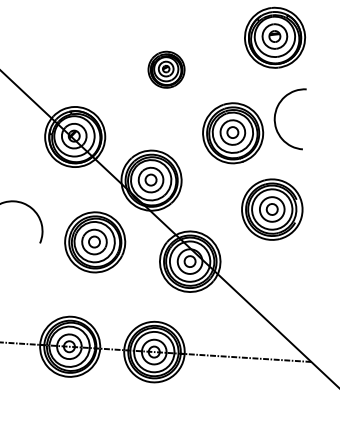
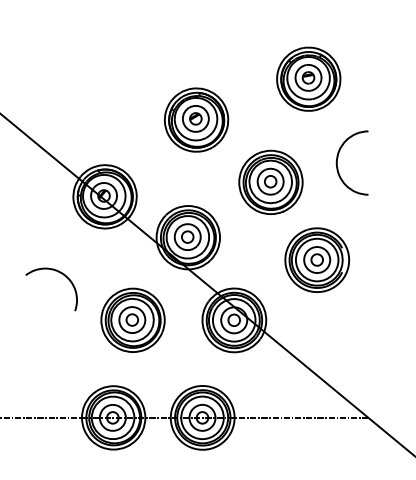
part: (166, 69) -> (196, 119), size x1.67
curve: (276, 113) -> (338, 158), moved
part: (94, 241) -> (132, 319), moved

